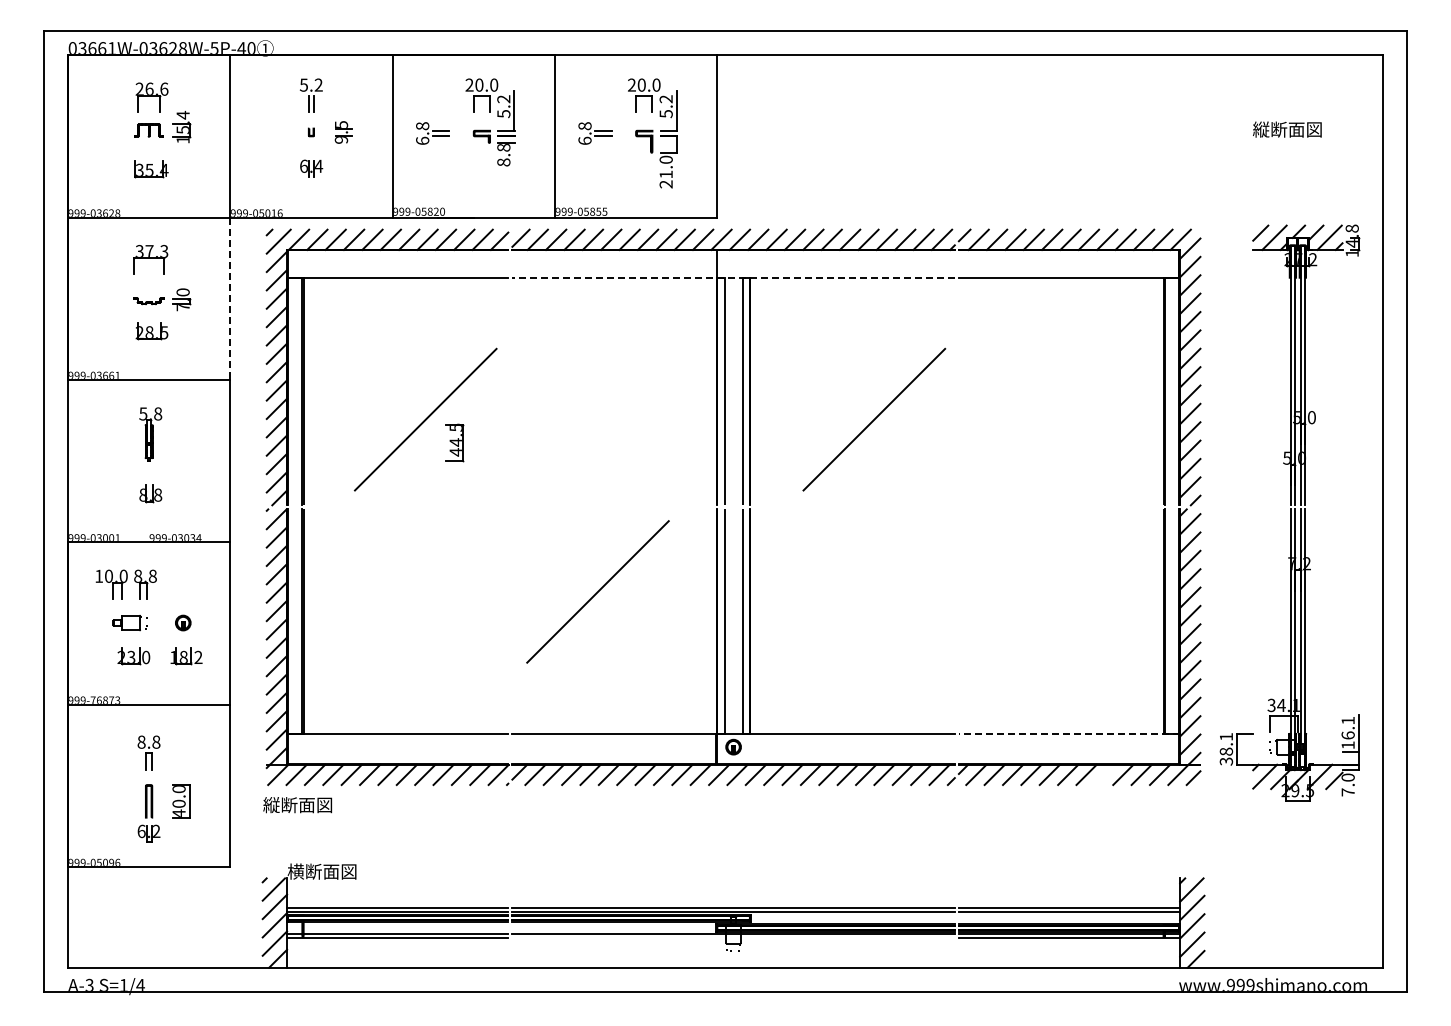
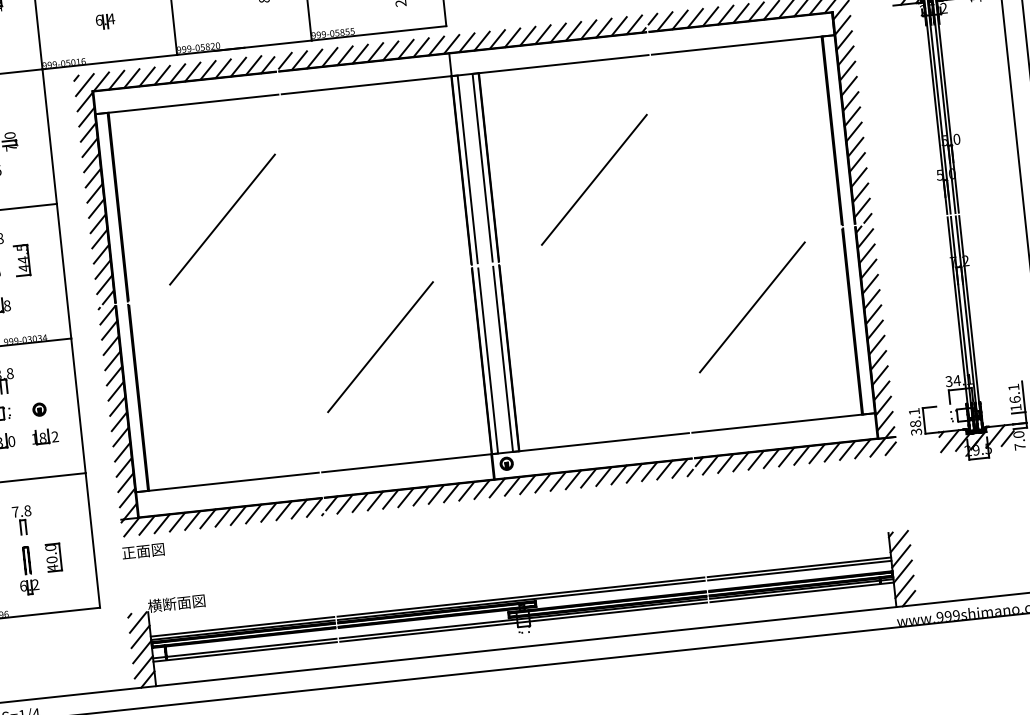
line: (733, 277) -> (465, 74), dashed -> solid
line: (230, 299) -> (49, 137), dashed -> solid
part: (454, 442) -> (22, 260), moved
line: (1046, 591) -> (752, 307), added
line: (1069, 733) -> (783, 422), dashed -> solid
text: (141, 741) -> (15, 511), 8.8 -> 7.8
line: (1104, 774) -> (816, 453), added
text: (297, 805) -> (150, 550), 縦断面図 -> 正面図
line: (733, 938) -> (523, 622), added

